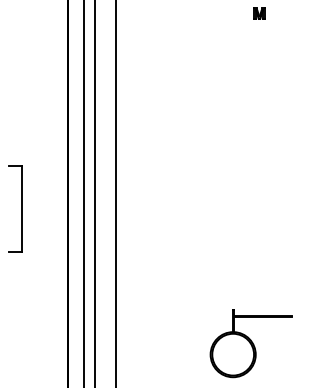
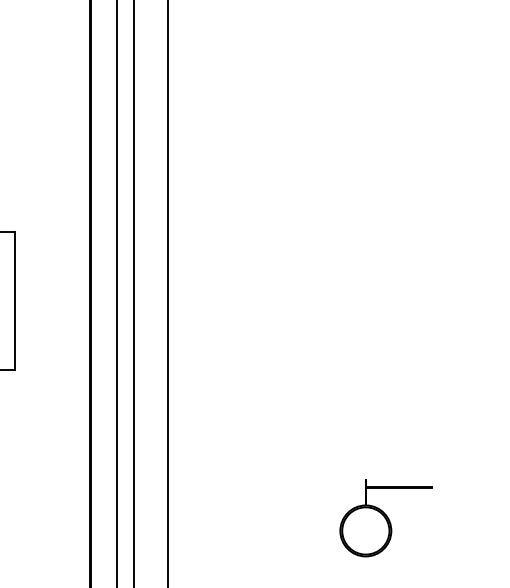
part: (250, 343) -> (385, 518), size x0.7

